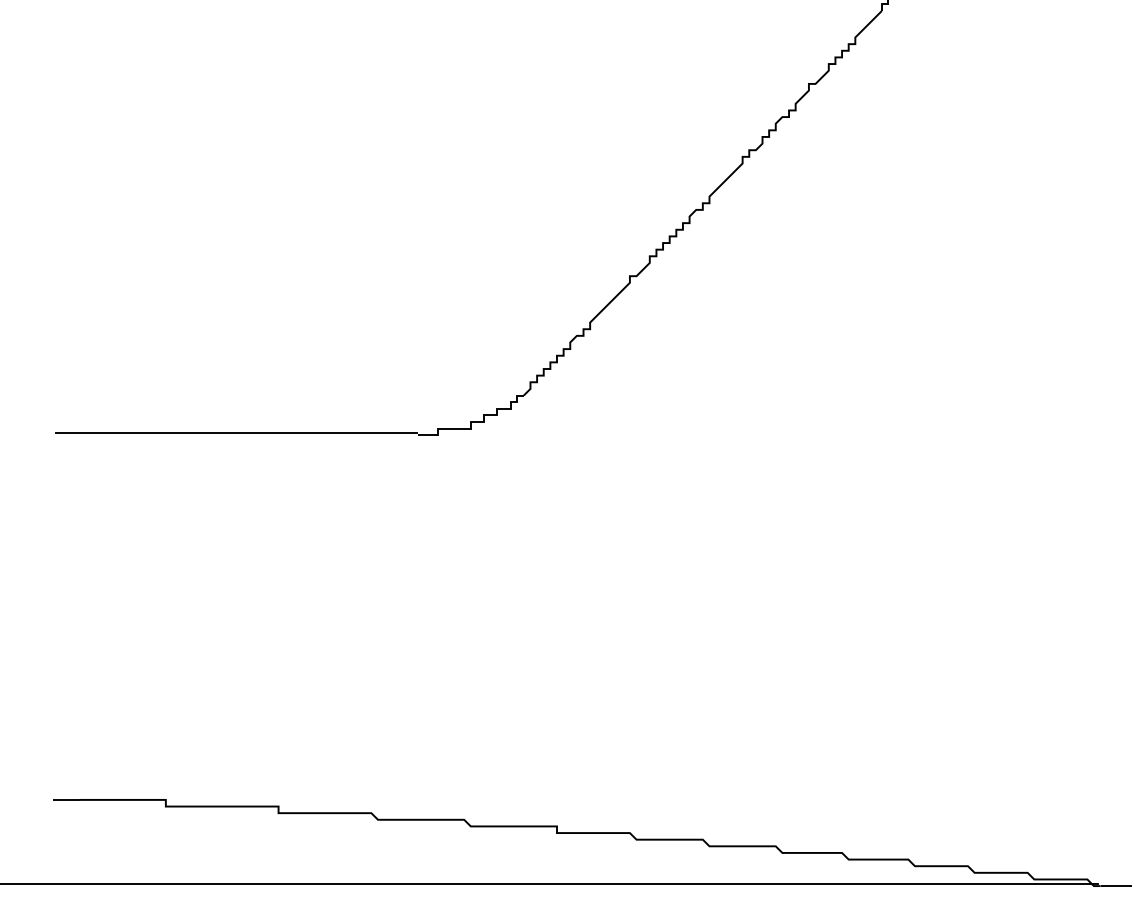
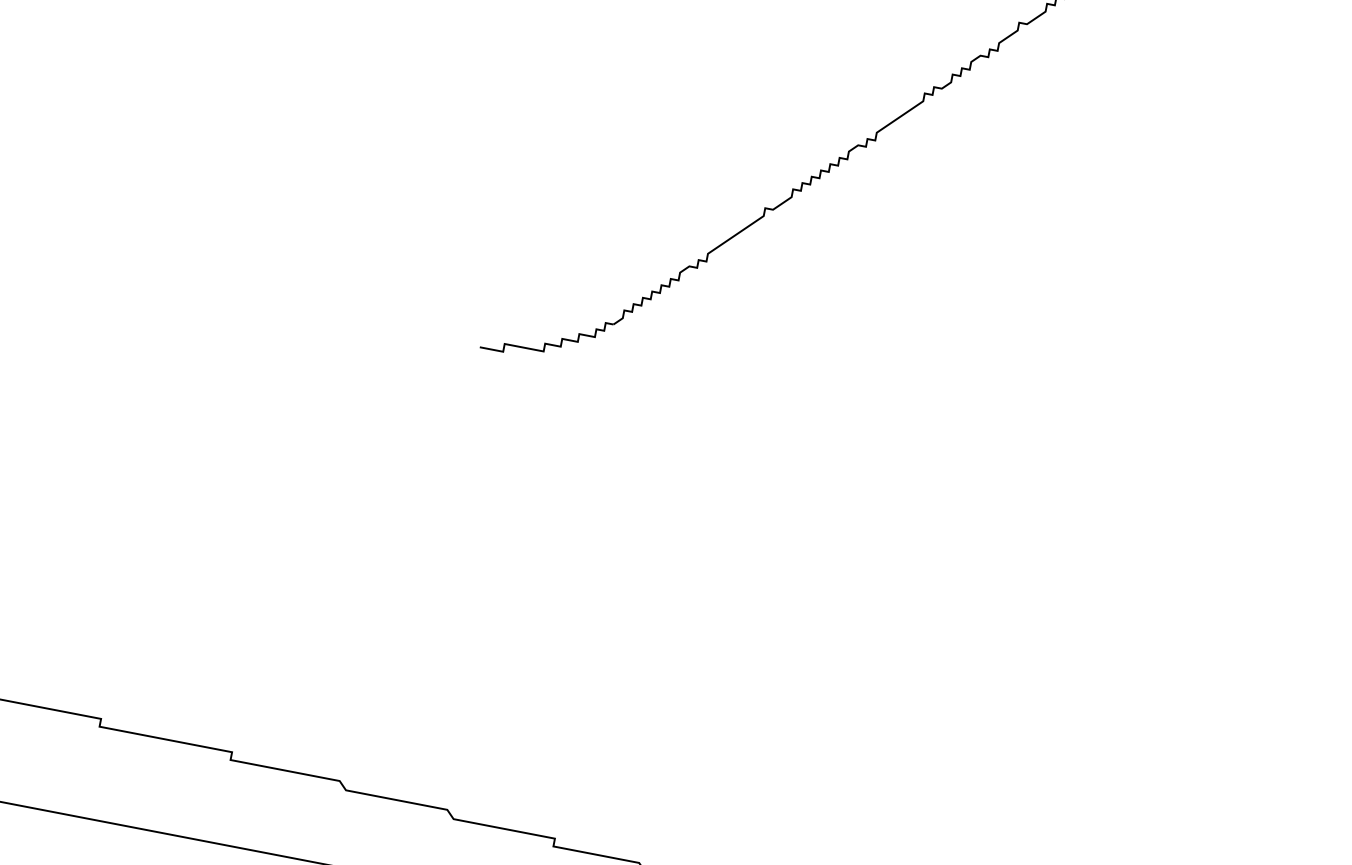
line: (236, 432) -> (267, 302), removed

